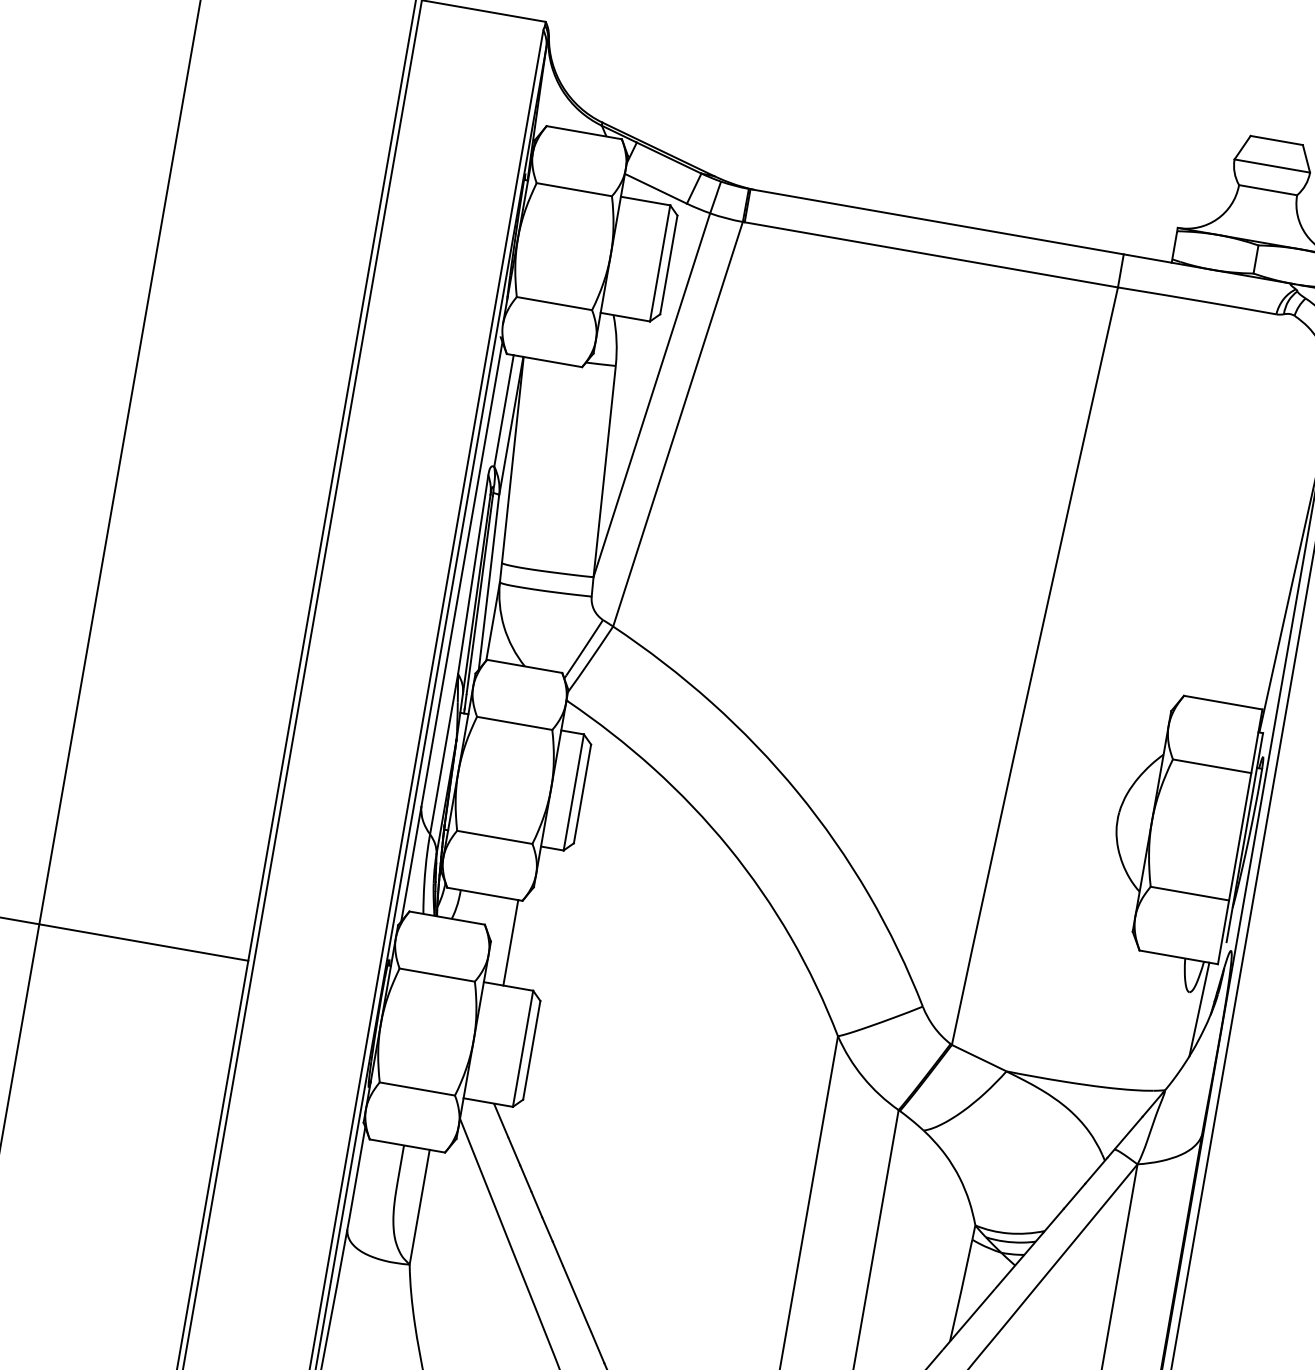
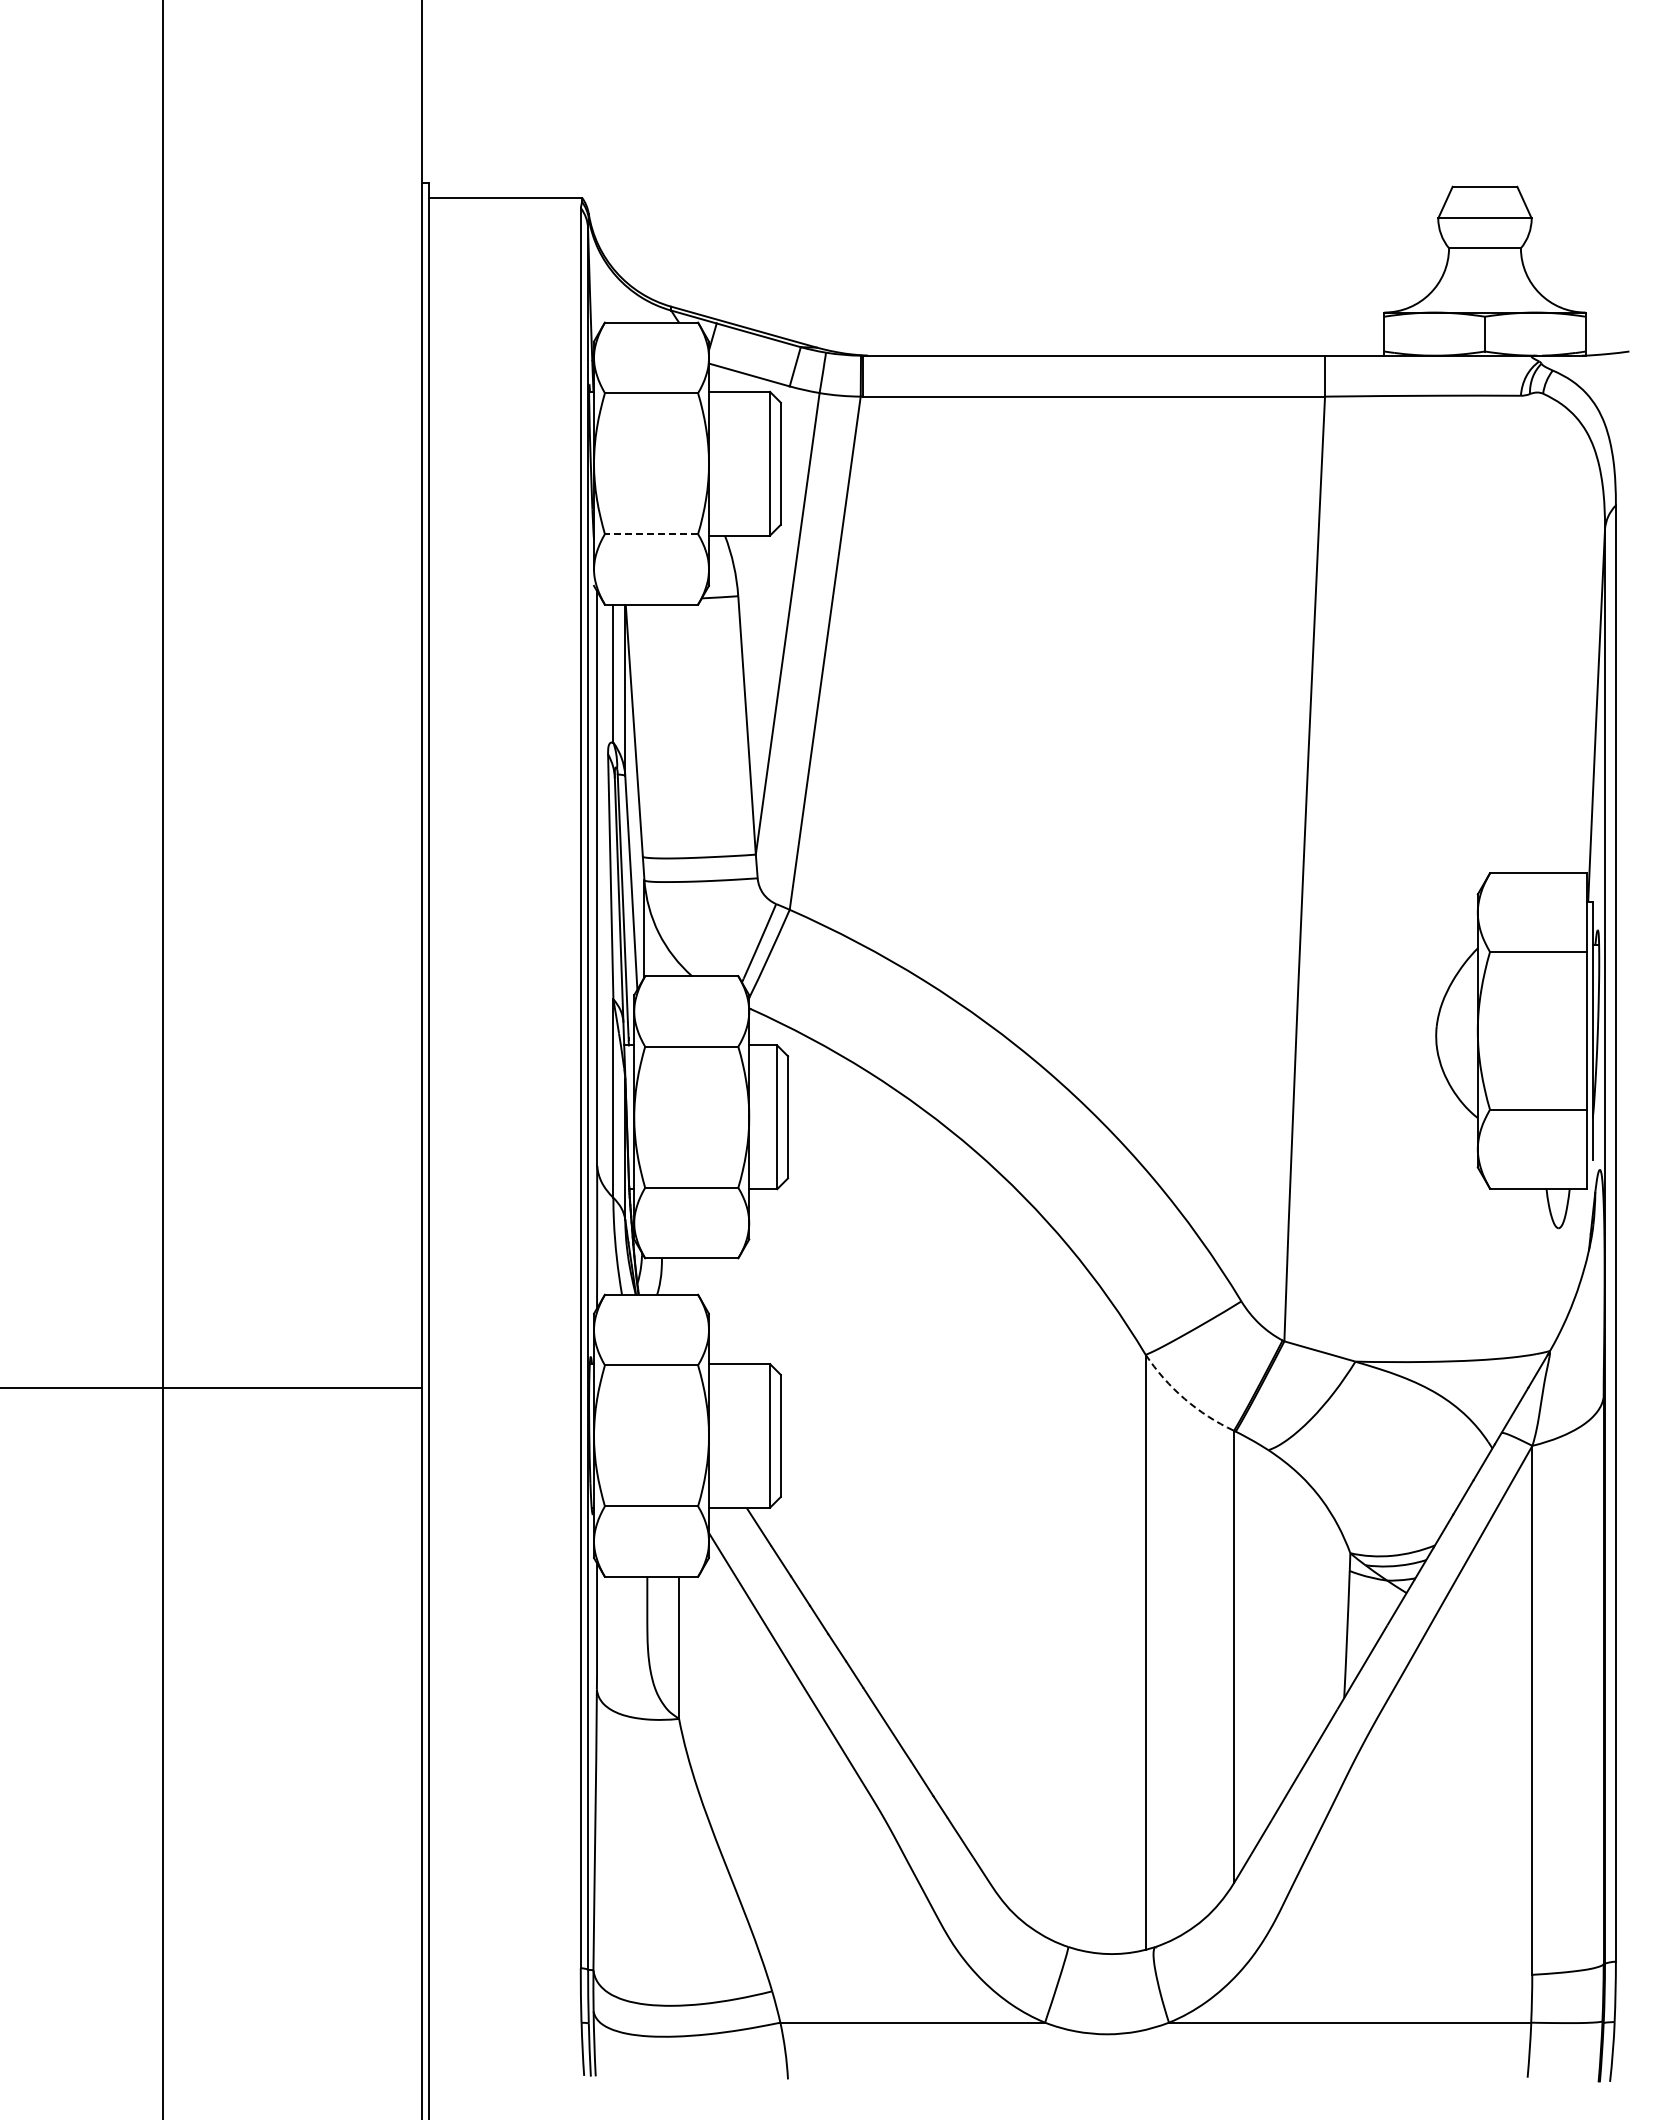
line: (554, 303) -> (651, 534), solid -> dashed
line: (511, 943) -> (733, 1311), removed
line: (1199, 1009) -> (1574, 1246), removed
arc: (863, 1077) -> (1184, 1398), solid -> dashed

